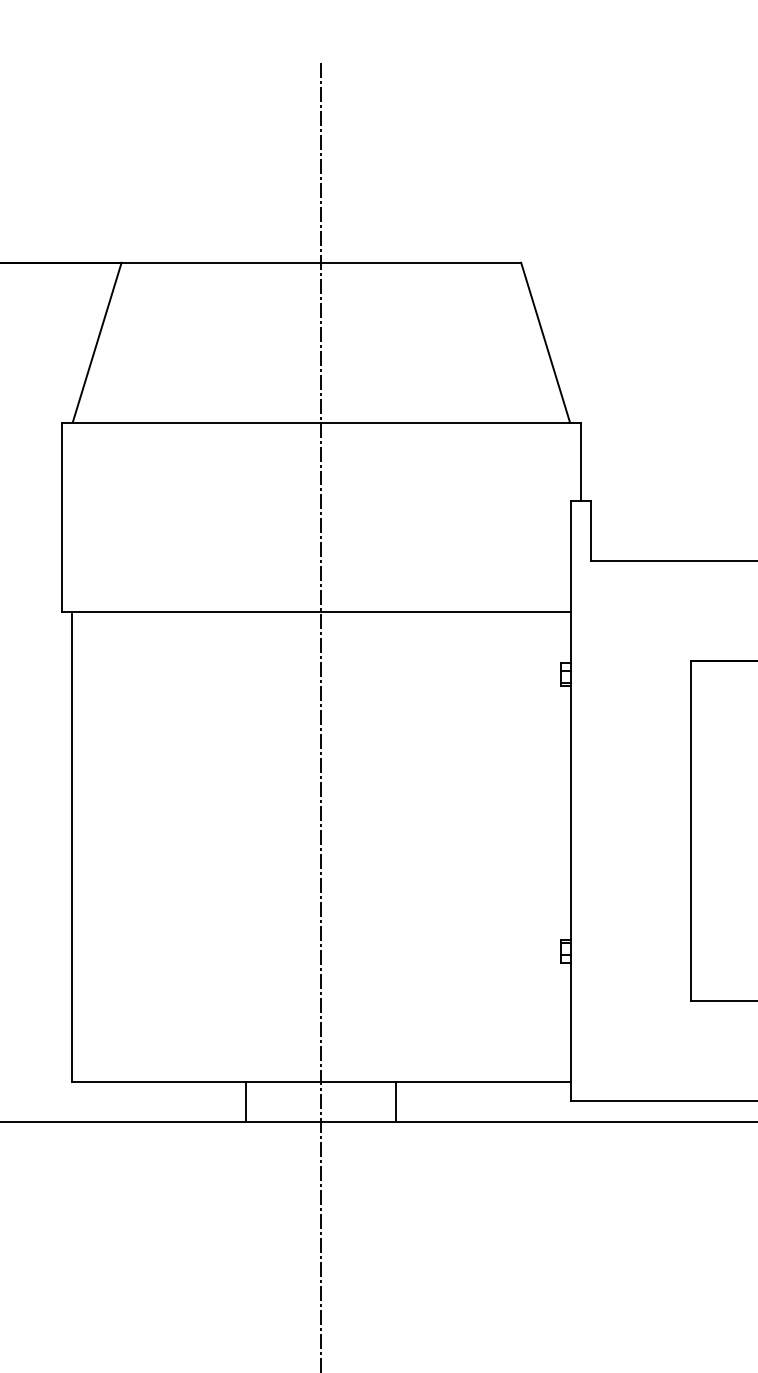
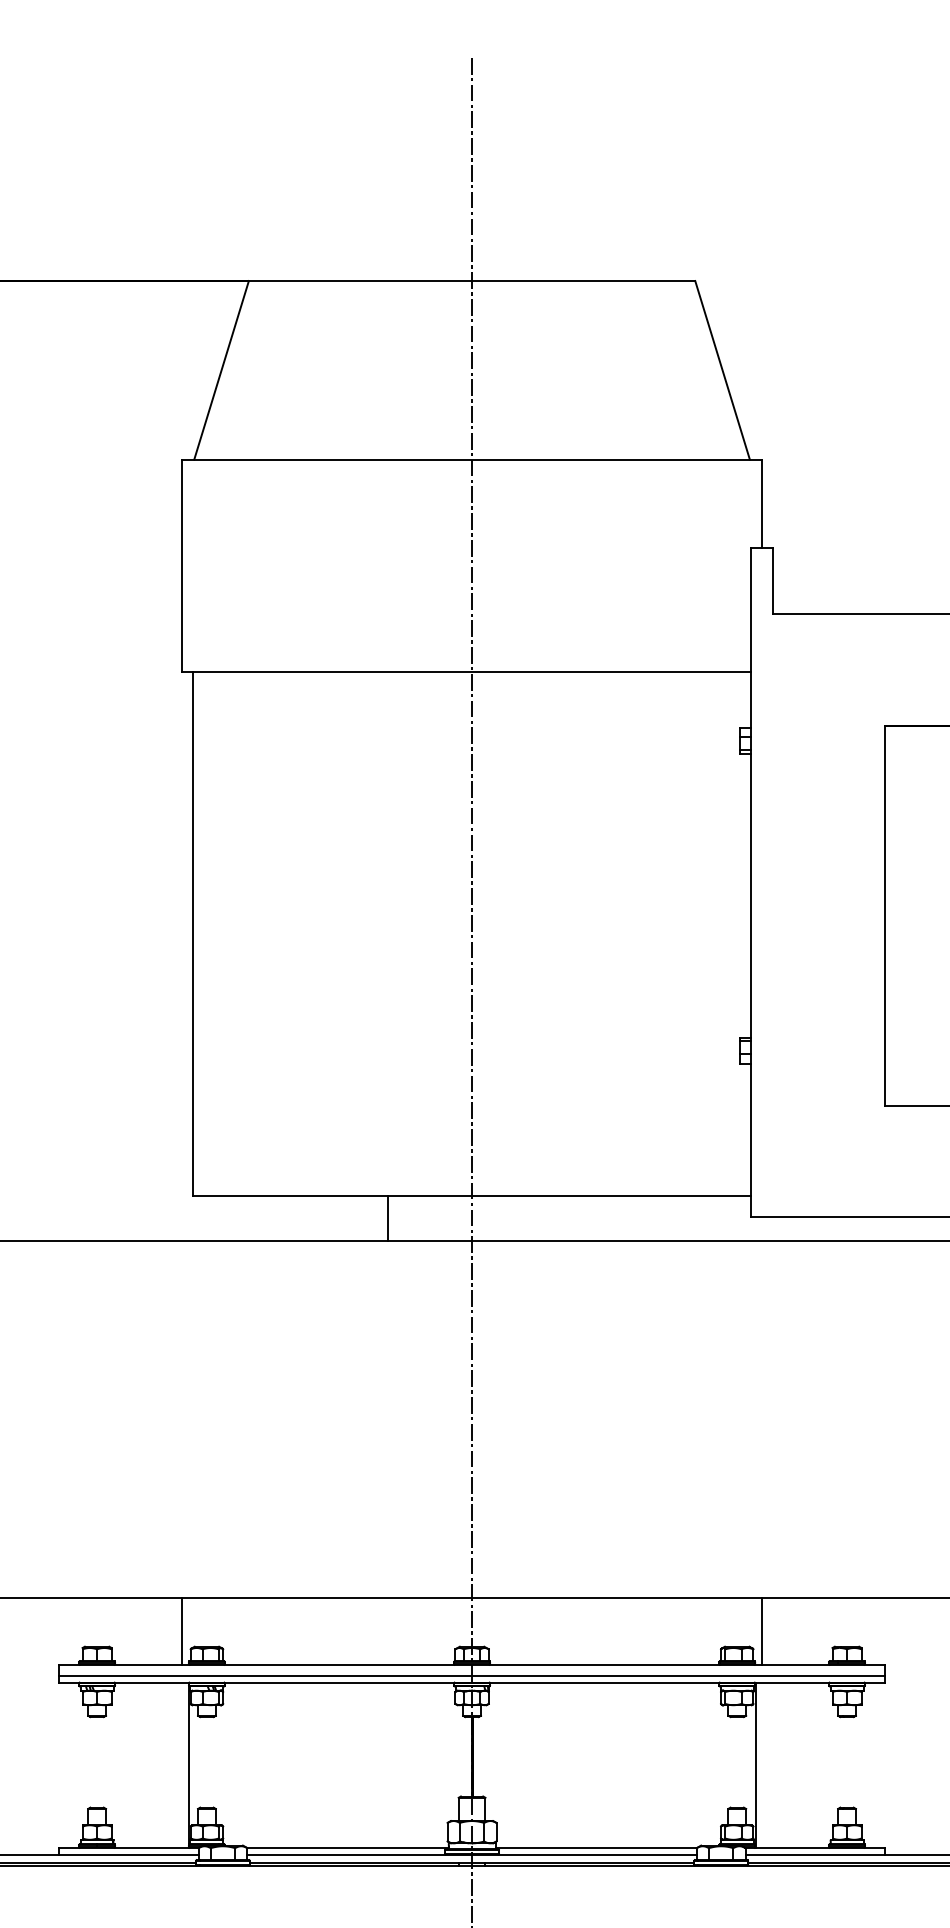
line: (396, 1101) -> (555, 1218), removed

